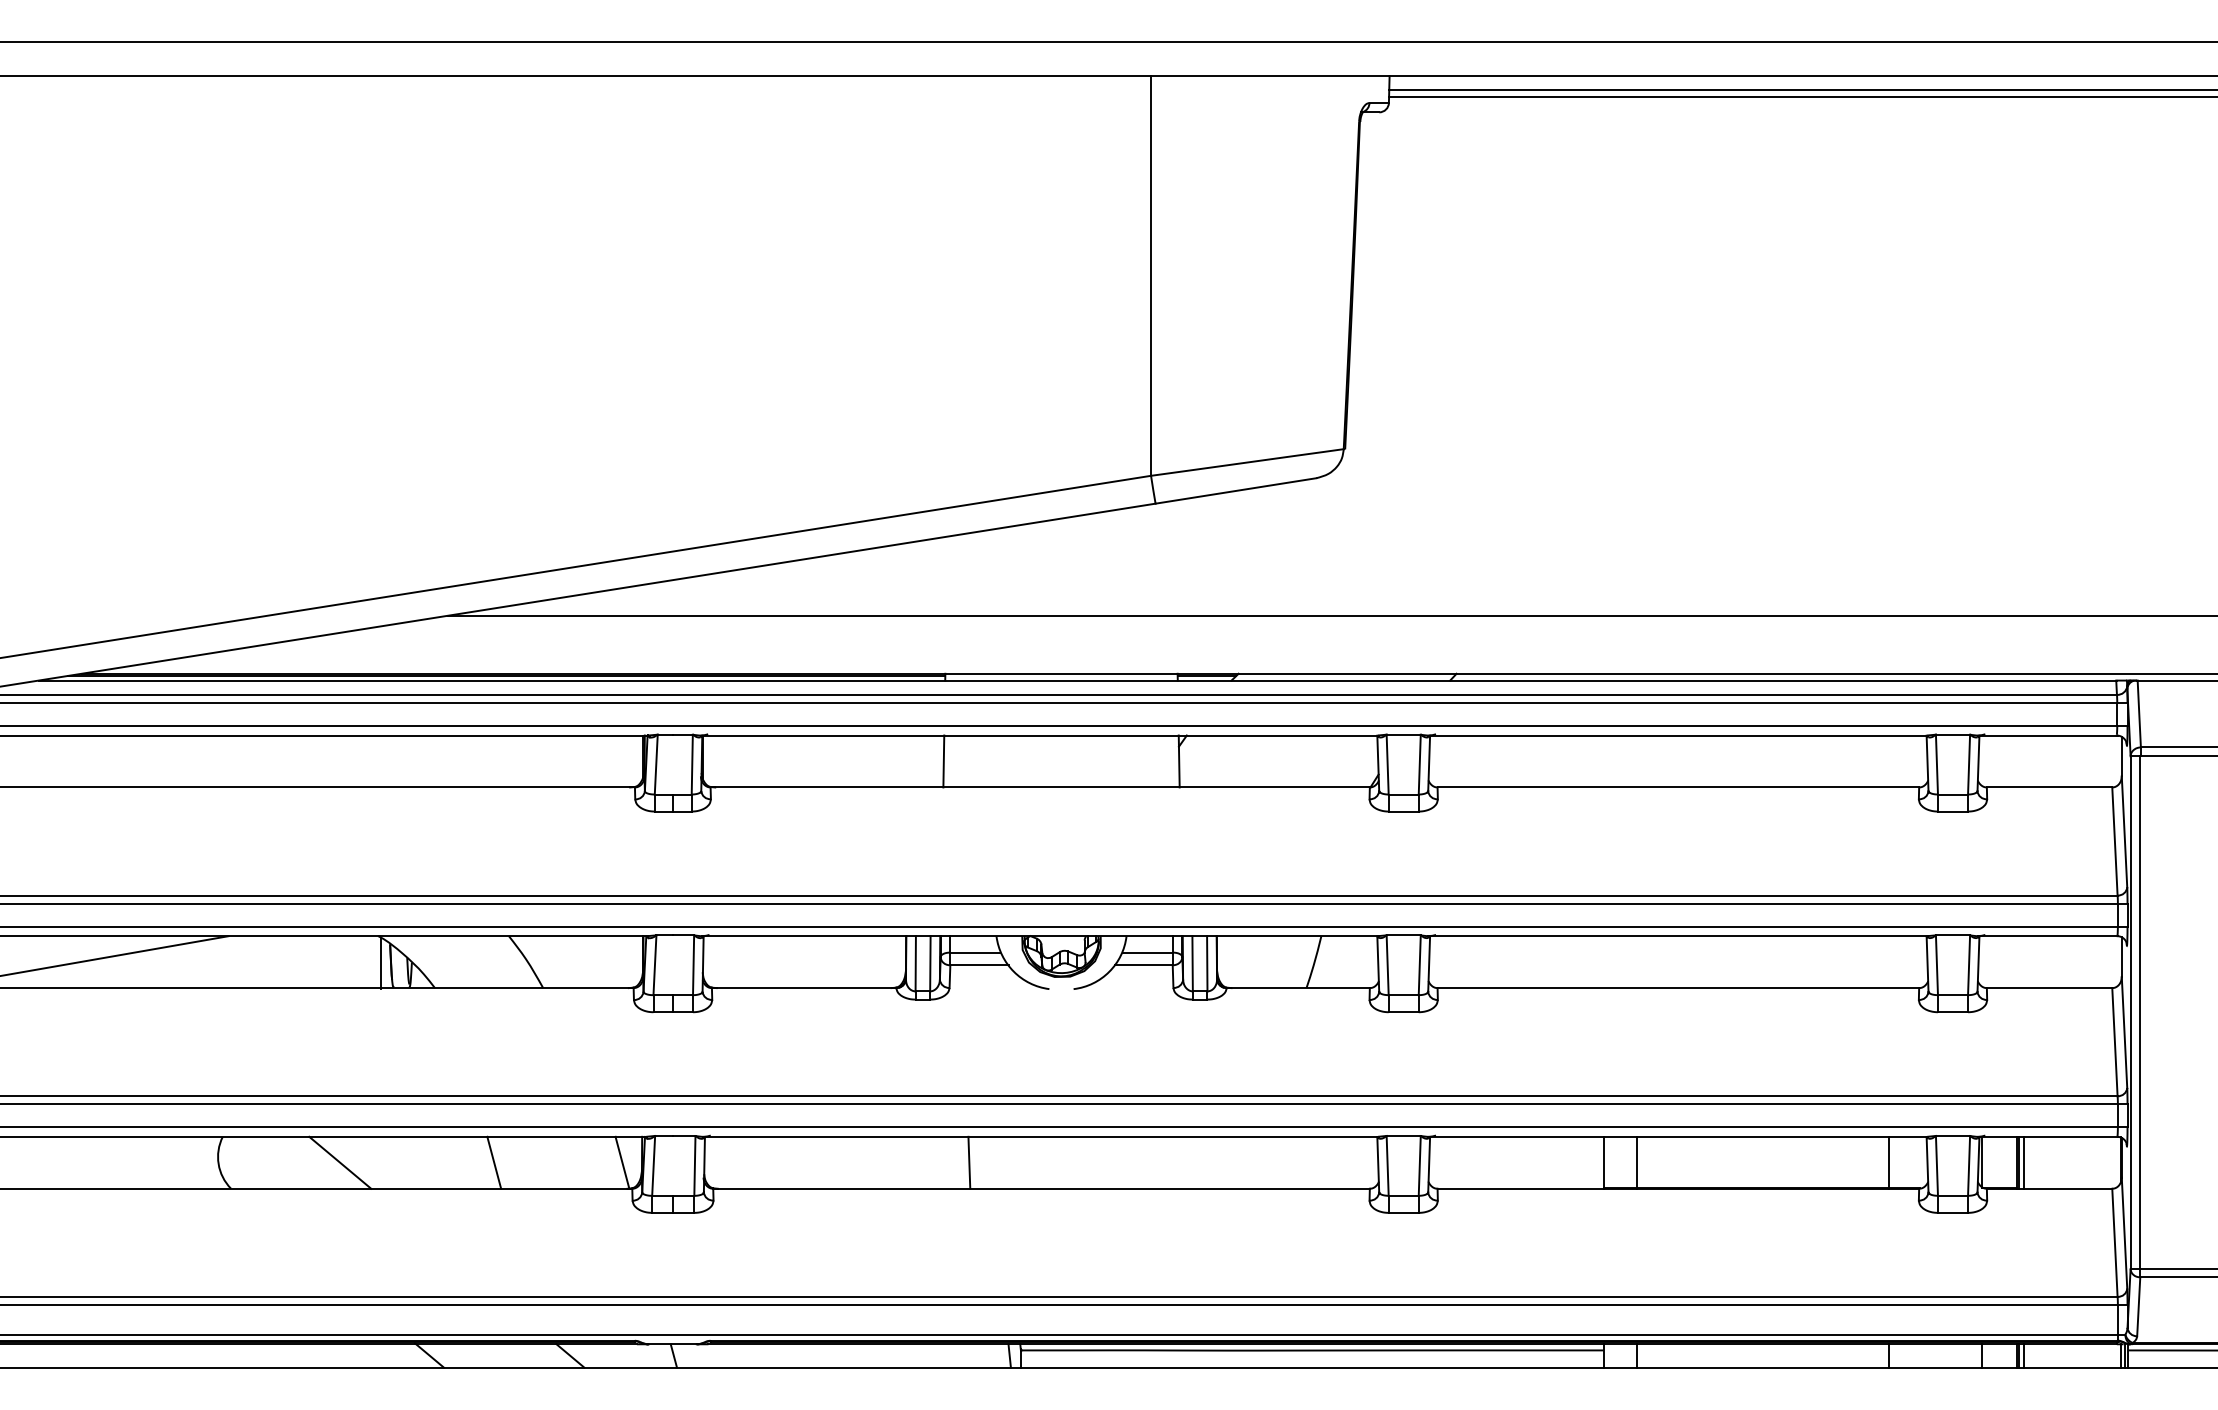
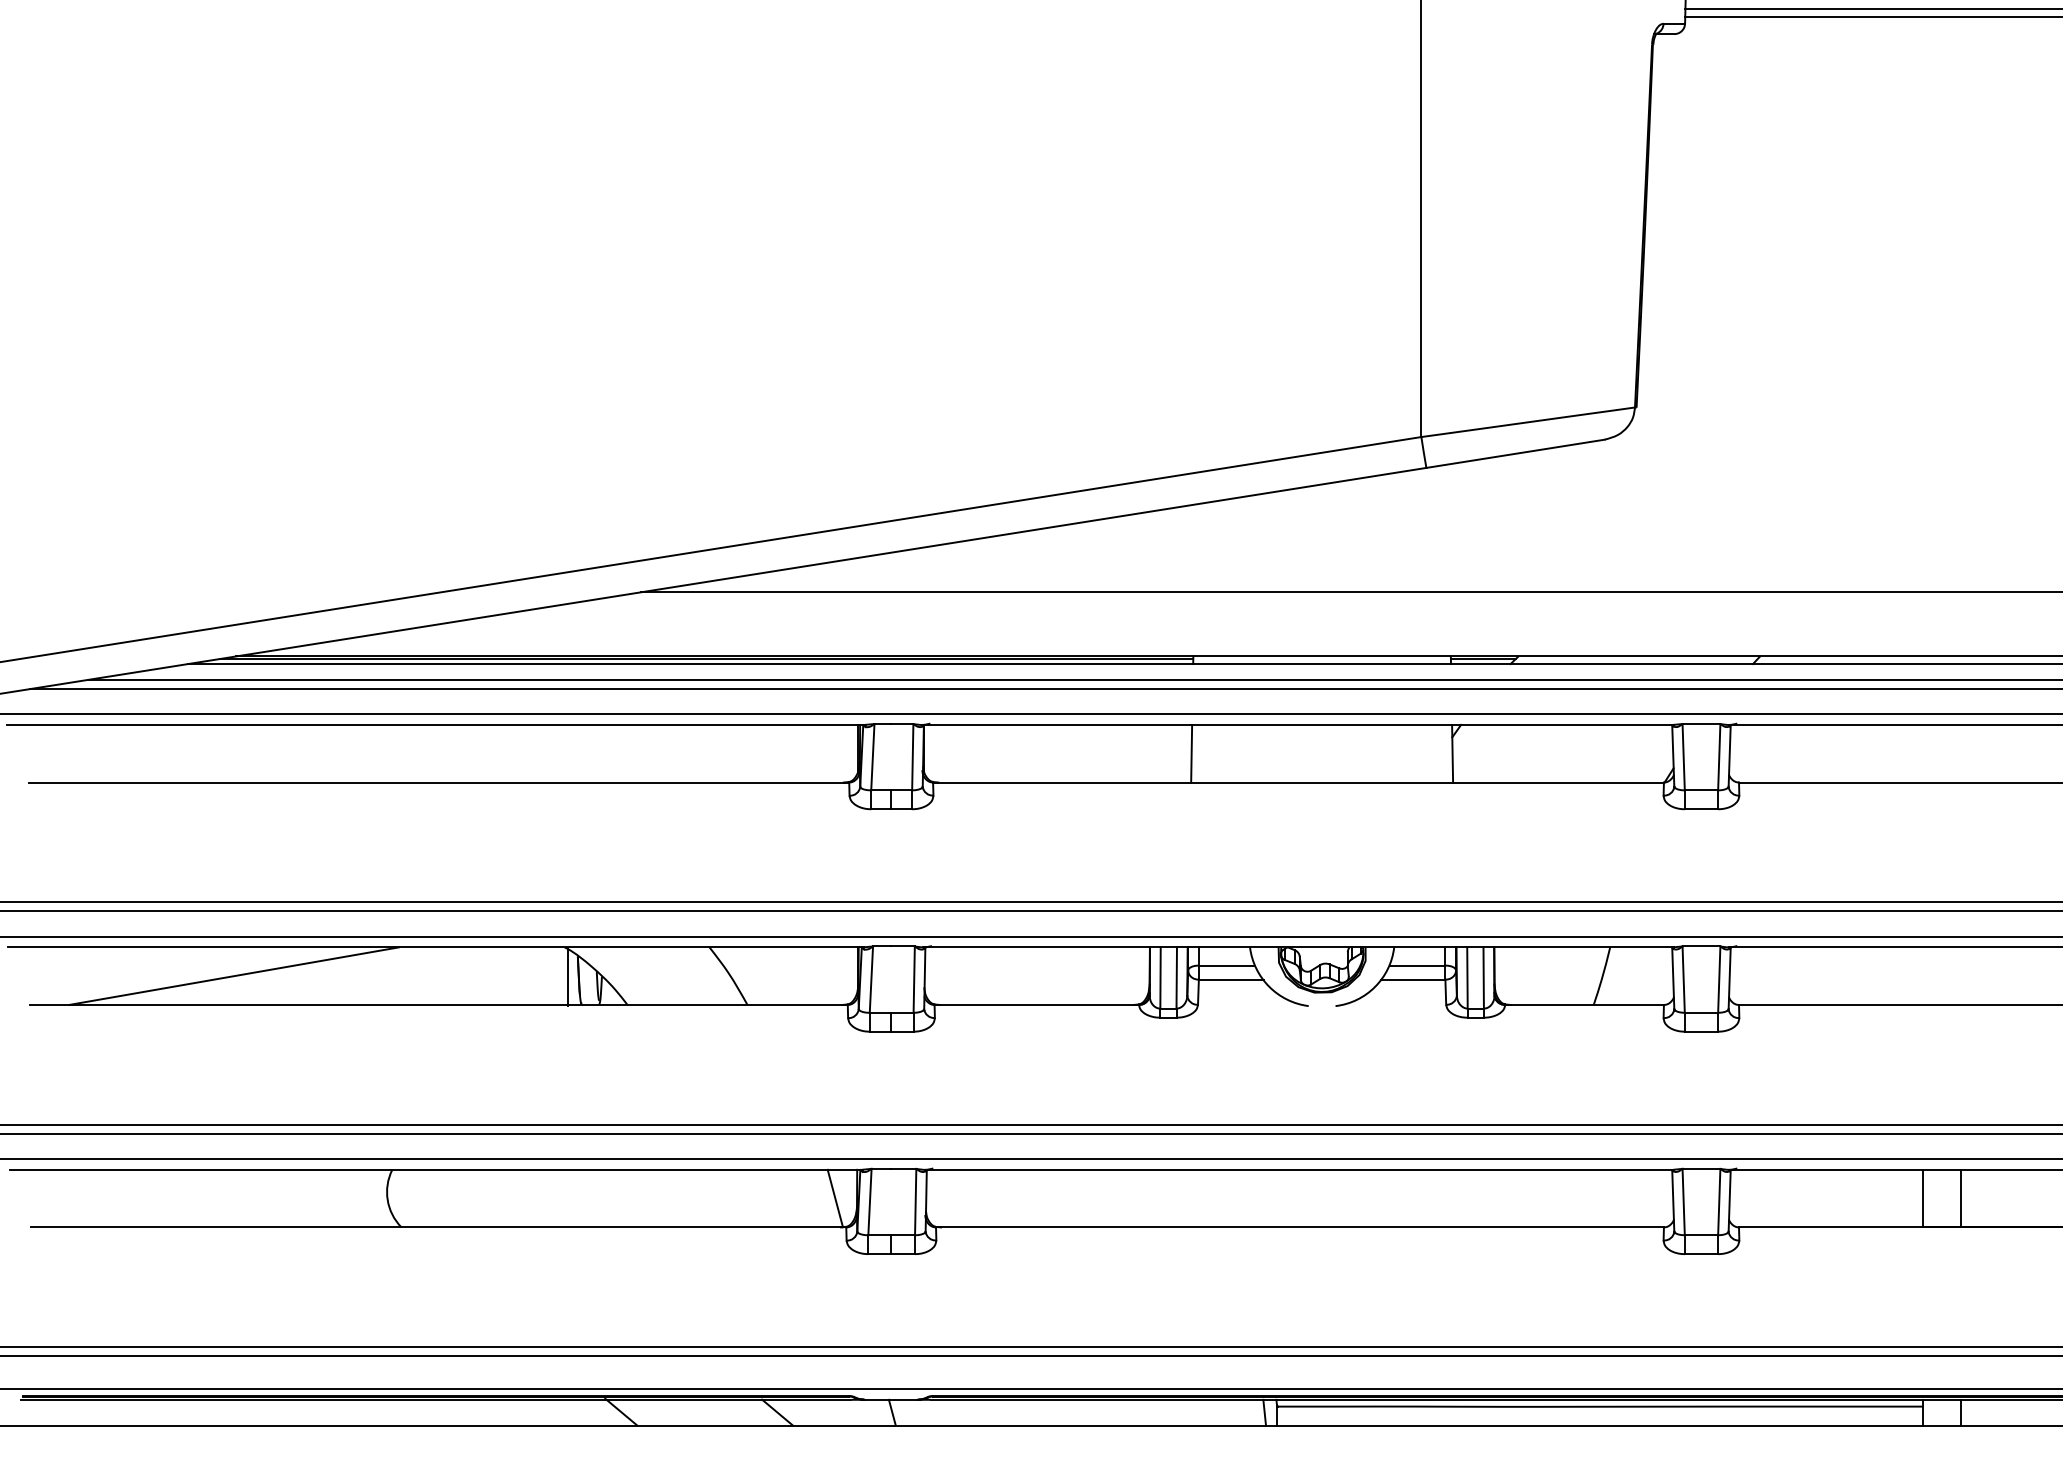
line: (340, 1162) -> (522, 1198), removed
line: (494, 1162) -> (693, 1198), removed
line: (969, 1162) -> (1220, 1198), removed

